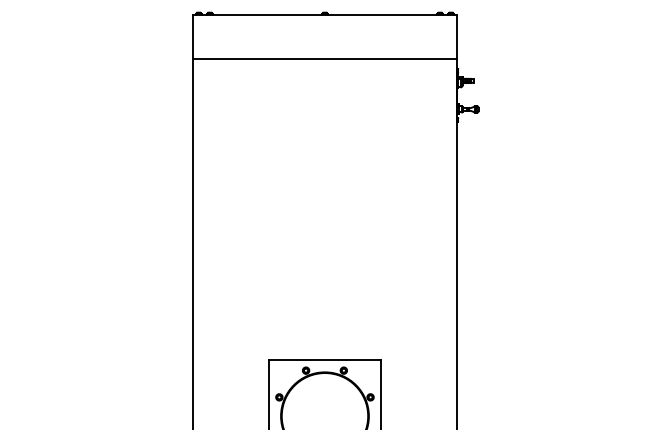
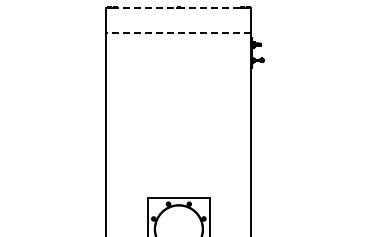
line: (324, 15) -> (178, 8), solid -> dashed
line: (324, 58) -> (178, 32), solid -> dashed

